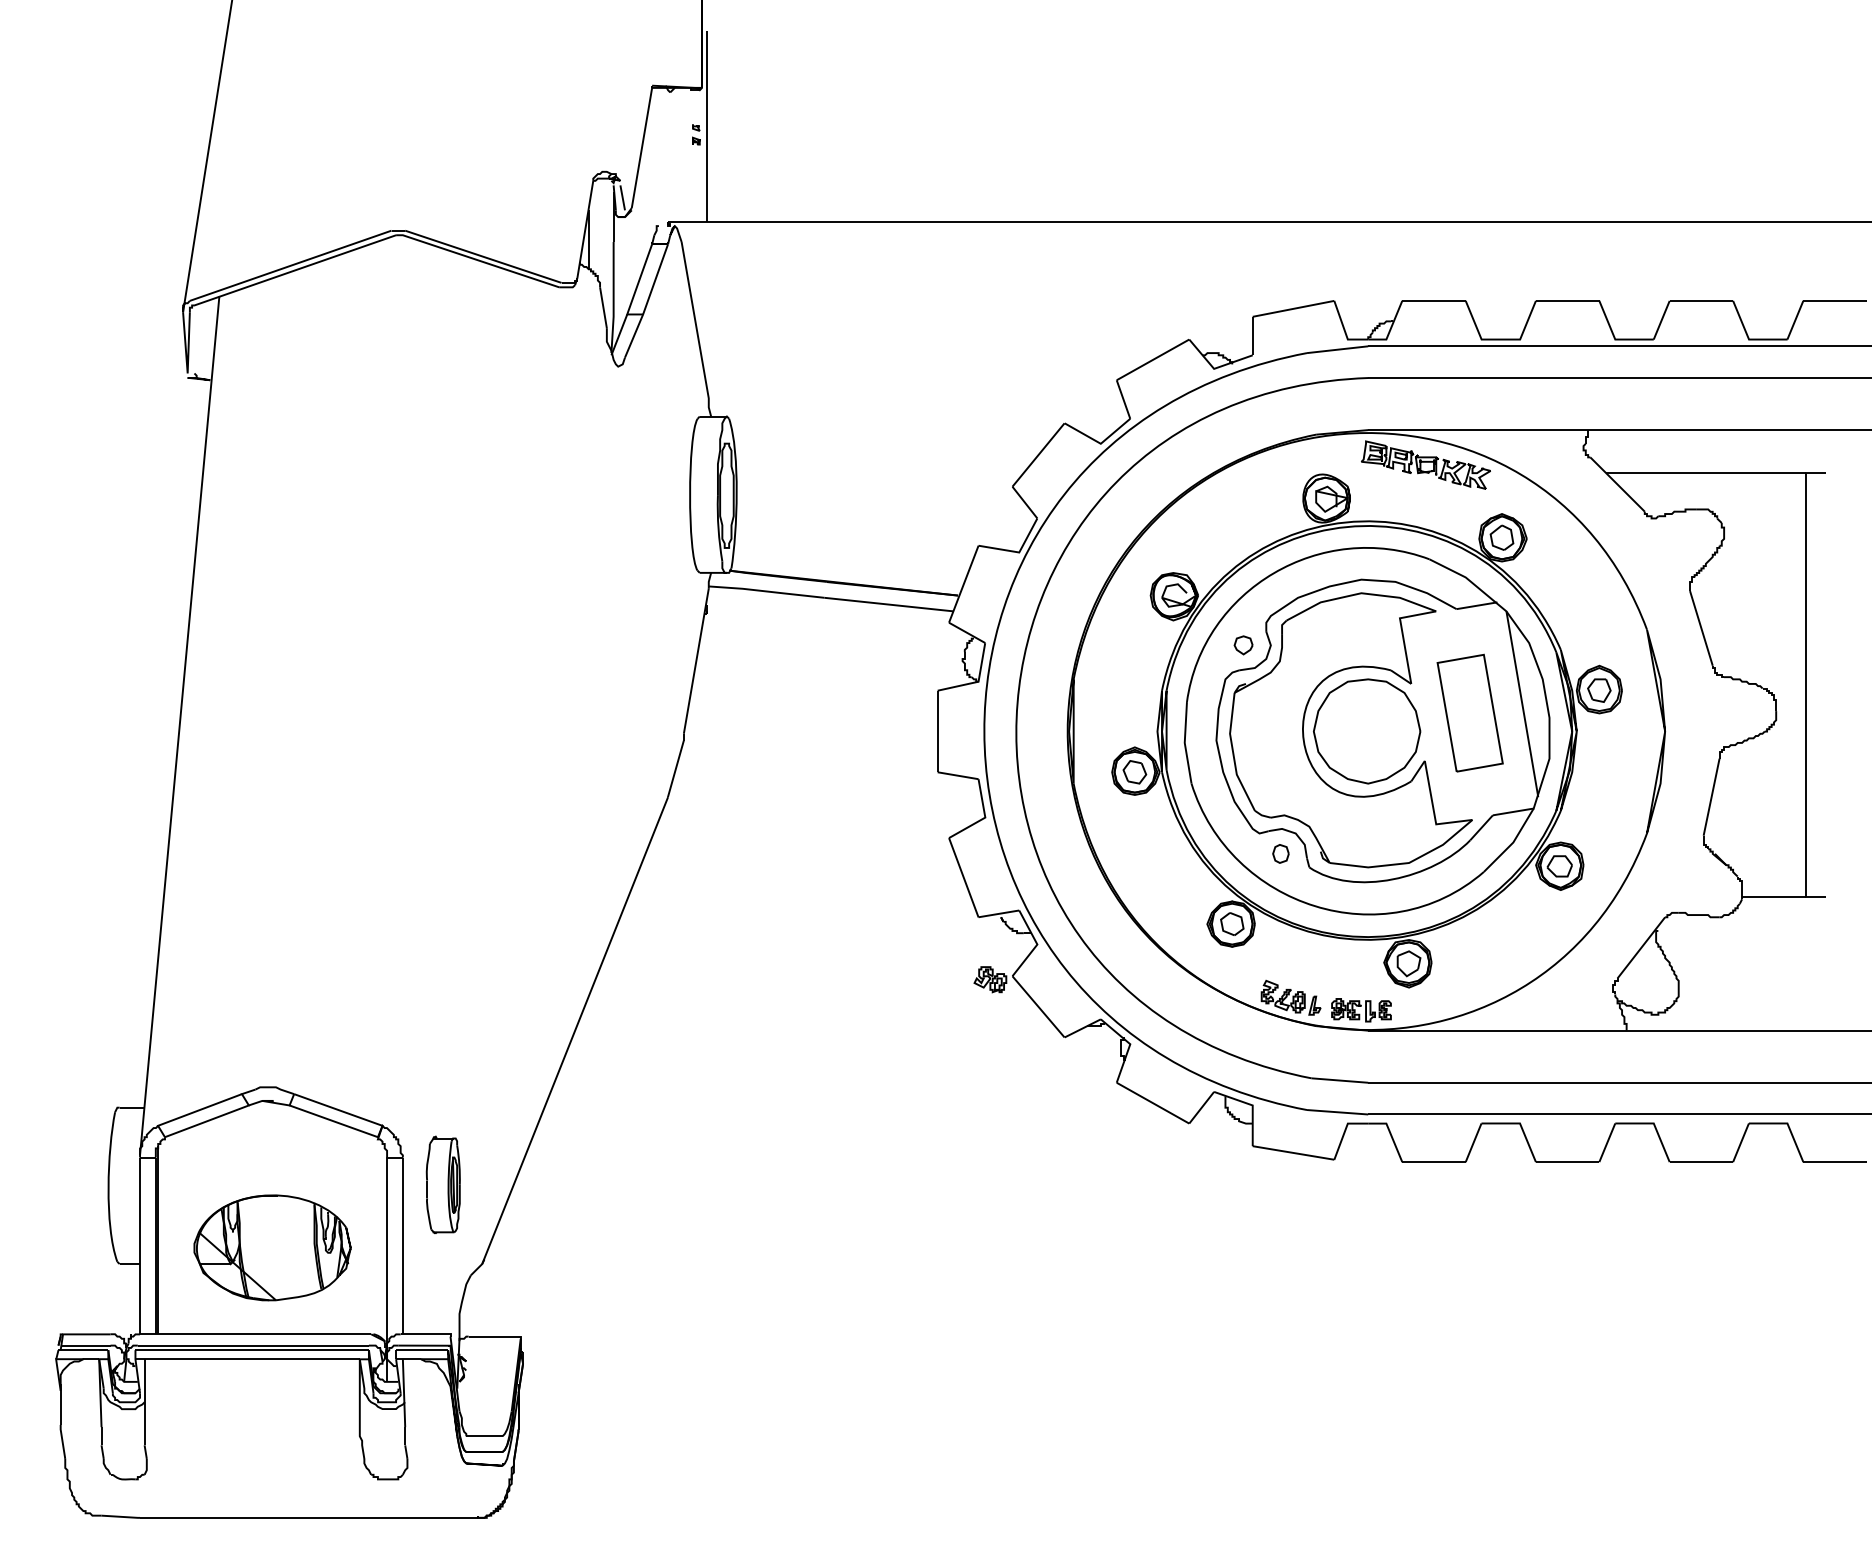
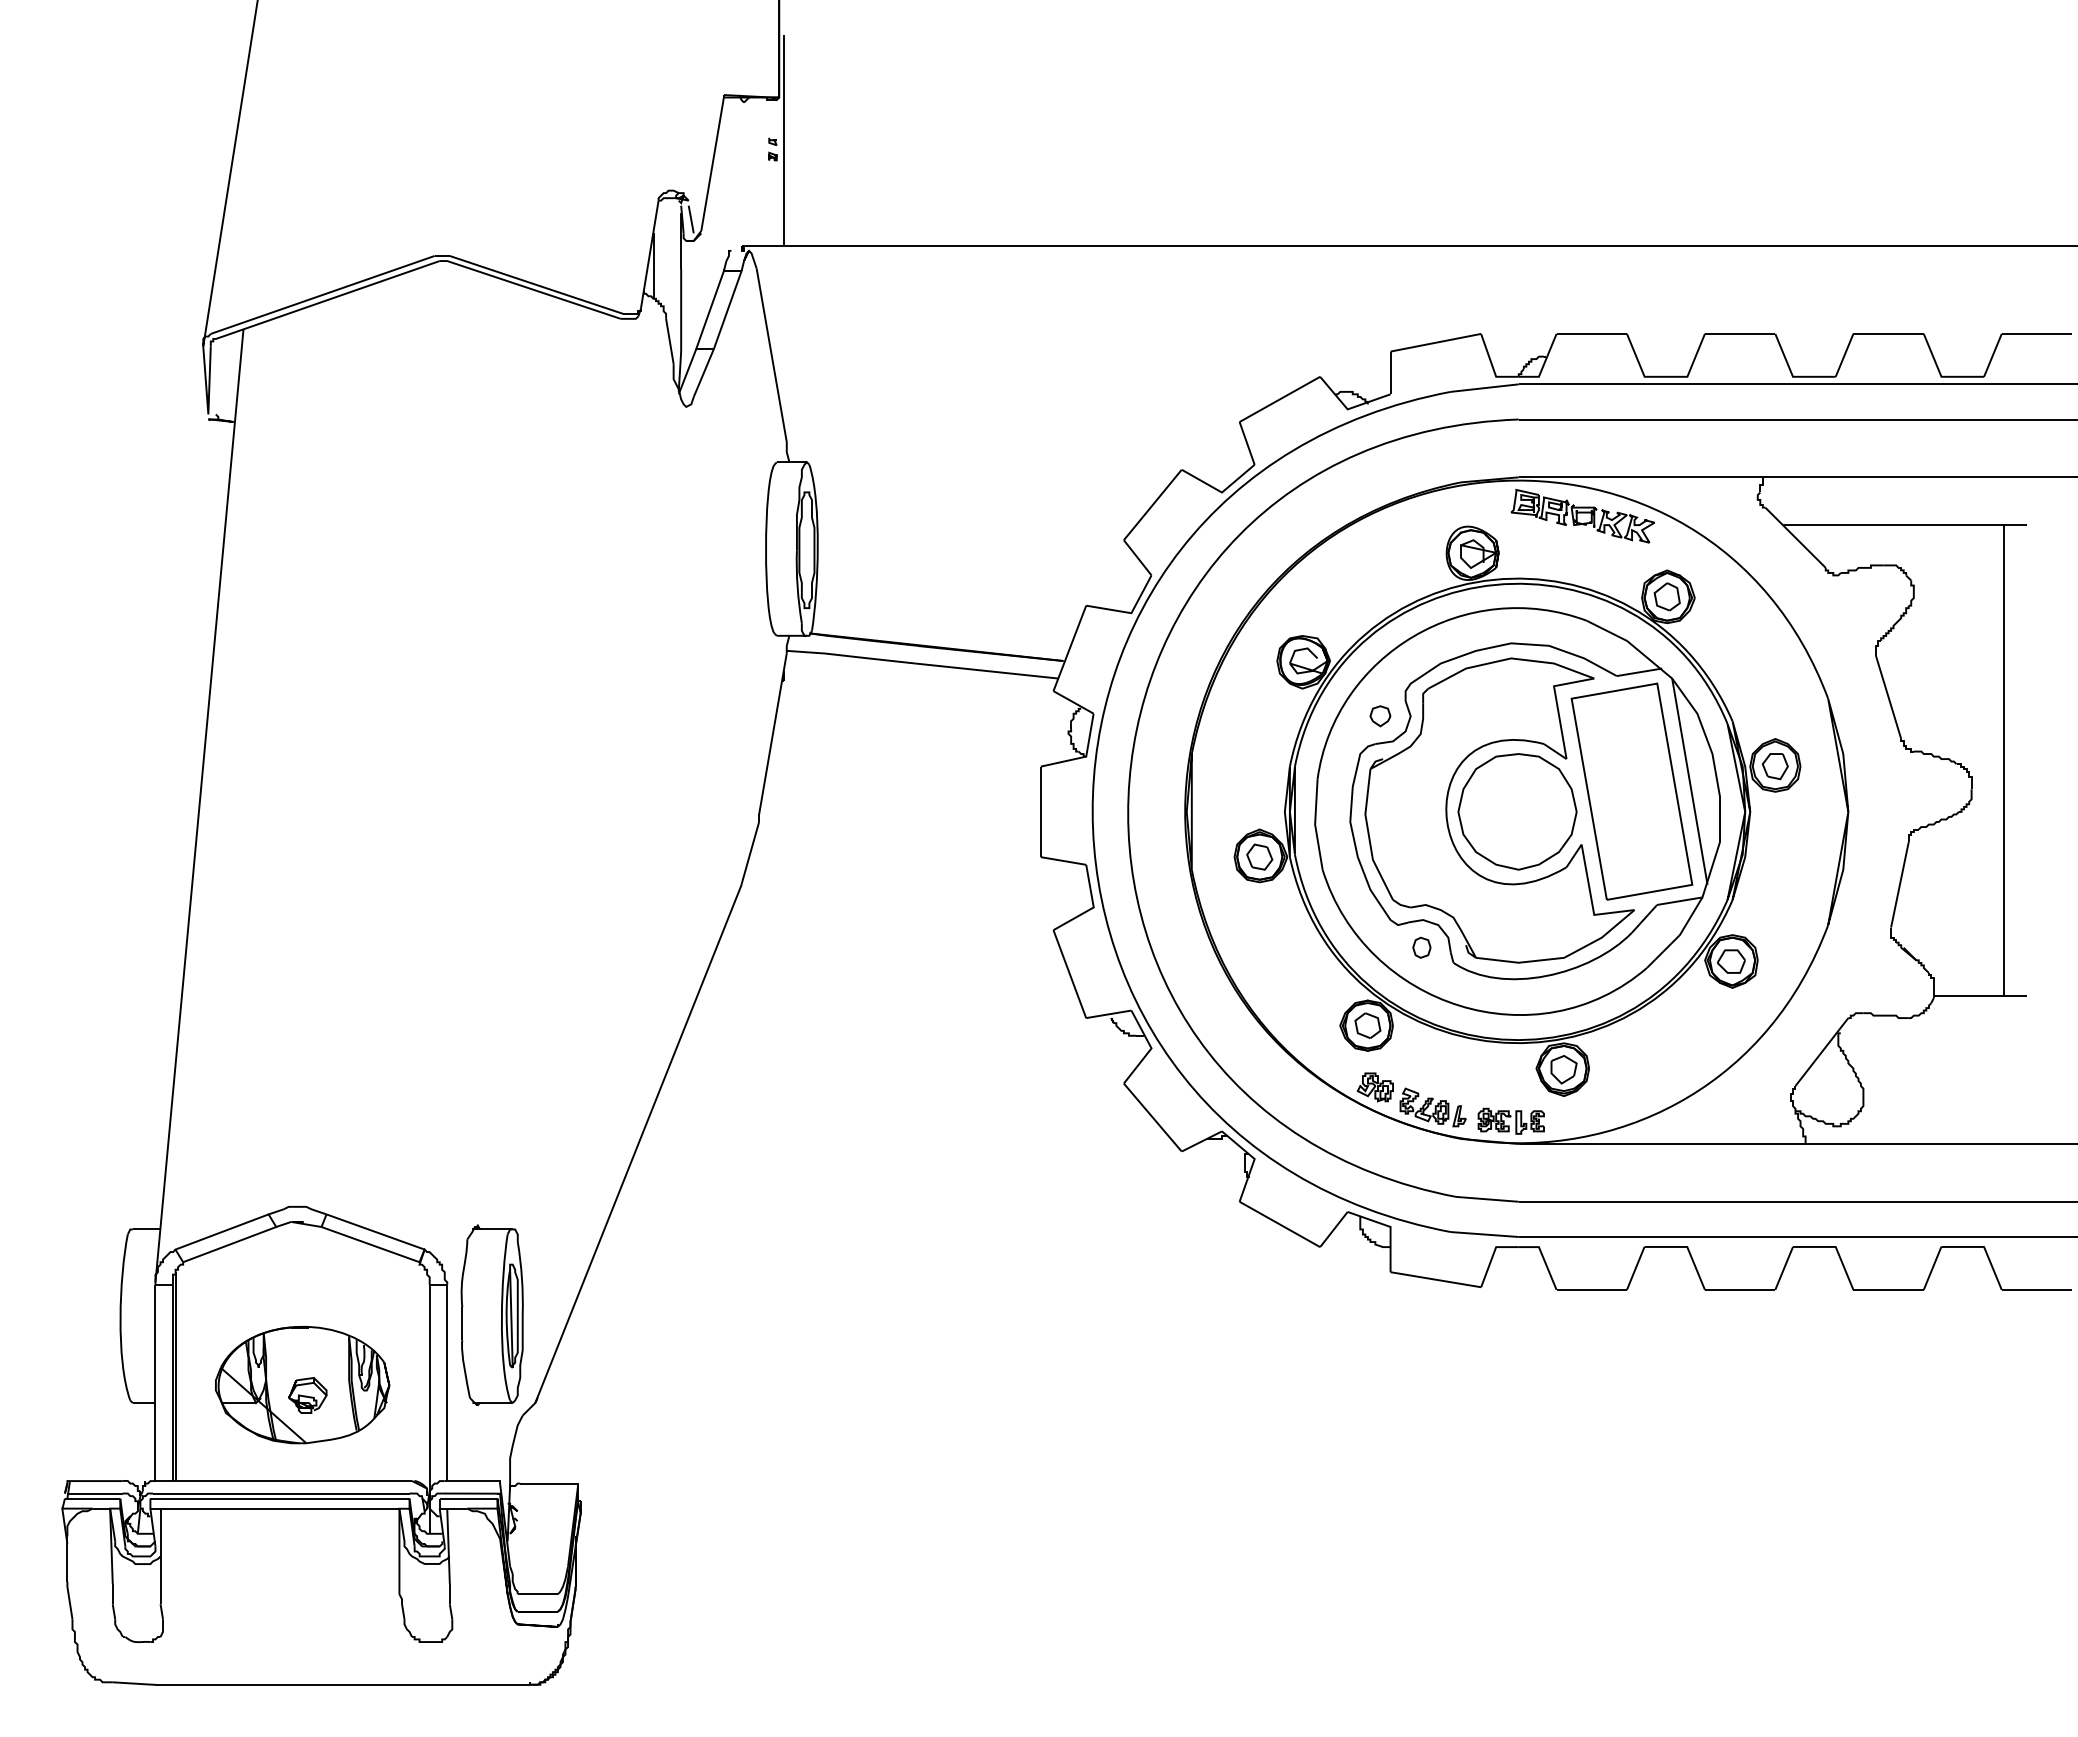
part: (1469, 713) -> (1631, 791), size x1.67
part: (989, 979) -> (1374, 1087), moved
part: (442, 1184) -> (491, 1314), size x1.67
part: (276, 1257) -> (307, 1395), added

